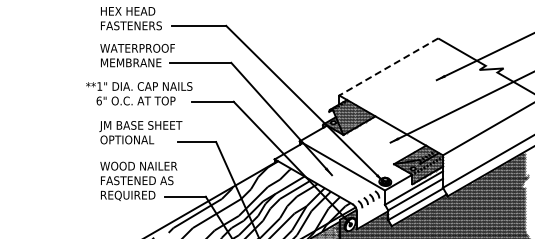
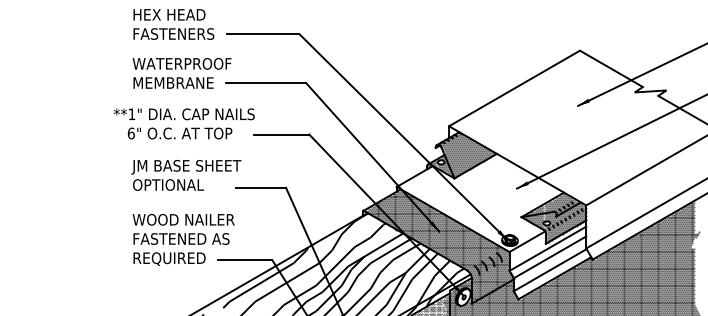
line: (388, 67) -> (514, 89), dashed -> solid
hatch: (331, 185) -> (438, 245), added

